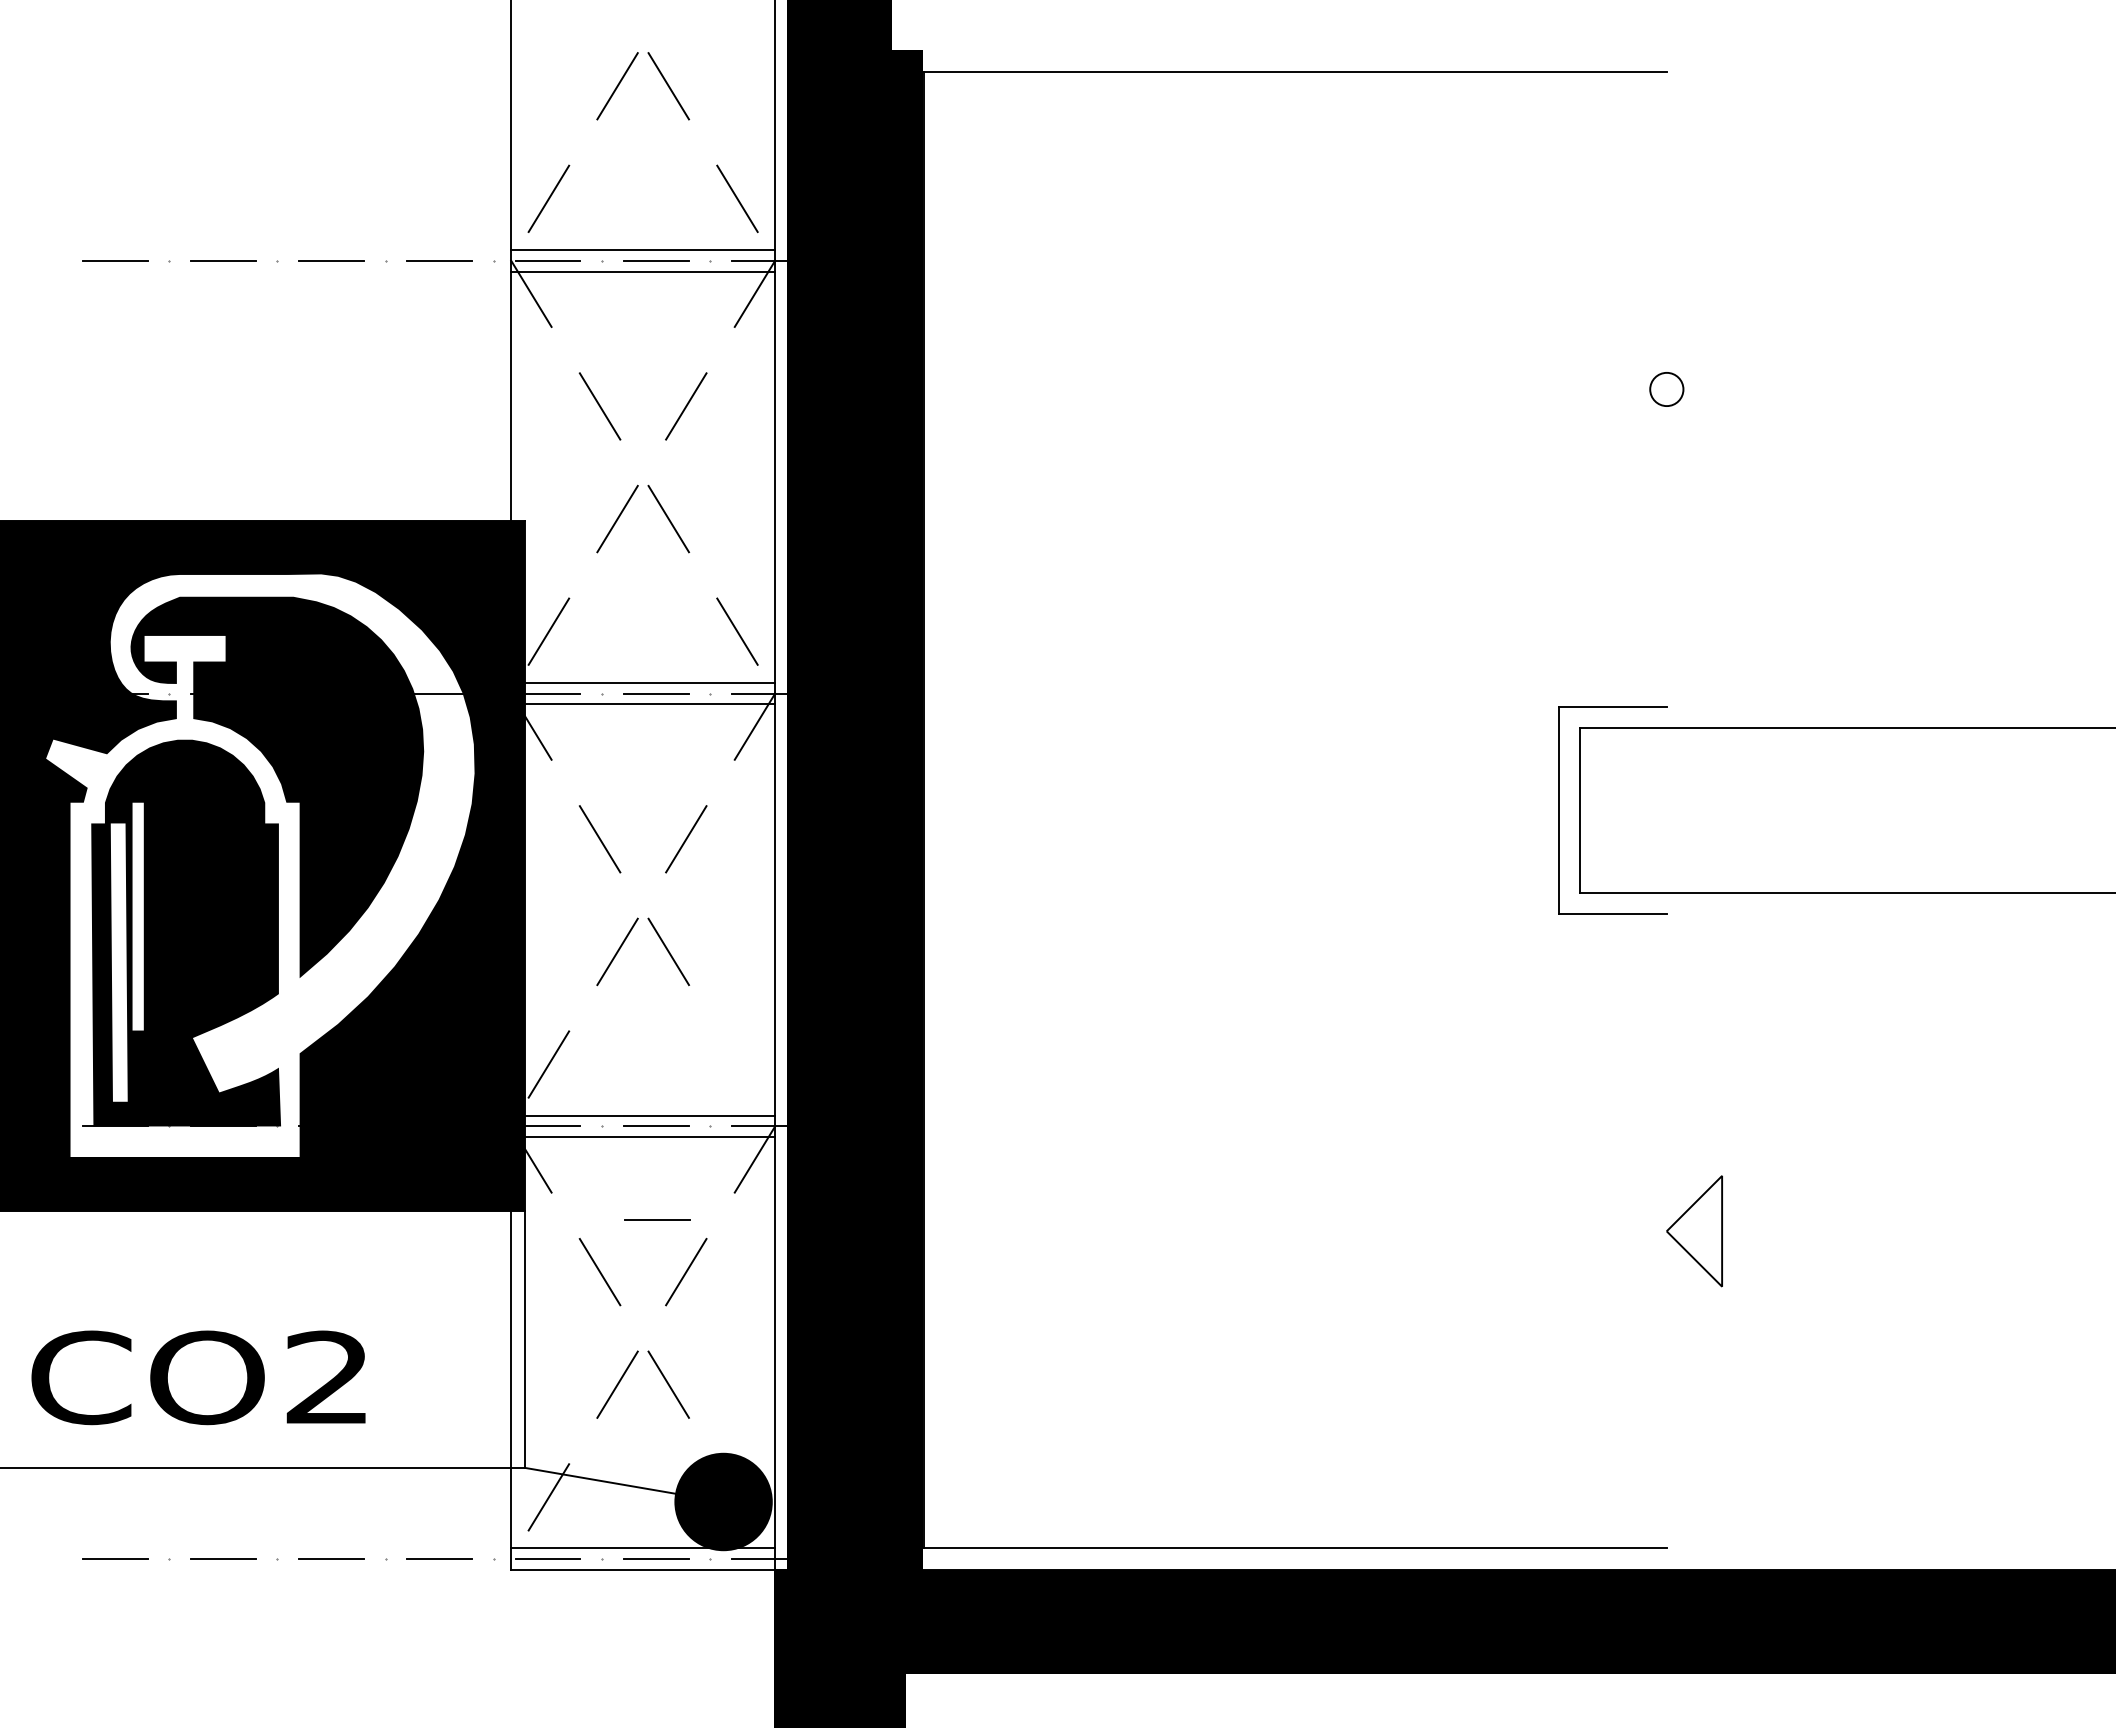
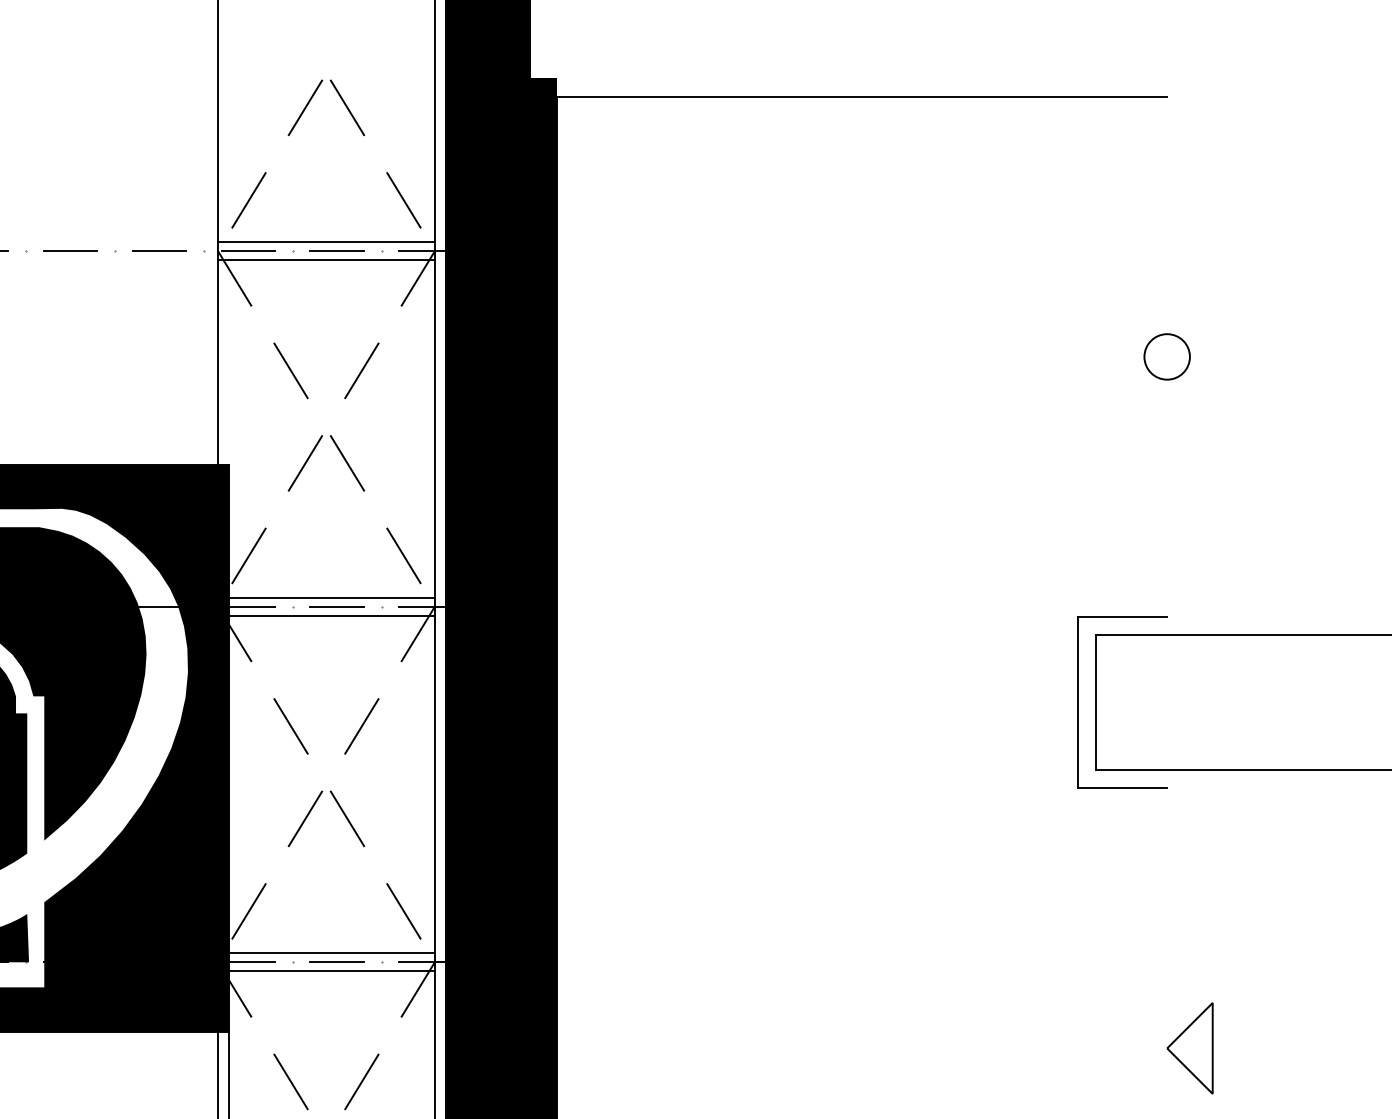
circle: (1666, 389) -> (1167, 356), size x1.67
line: (737, 1064) -> (403, 911), added
line: (657, 1219) -> (338, 1038), removed

